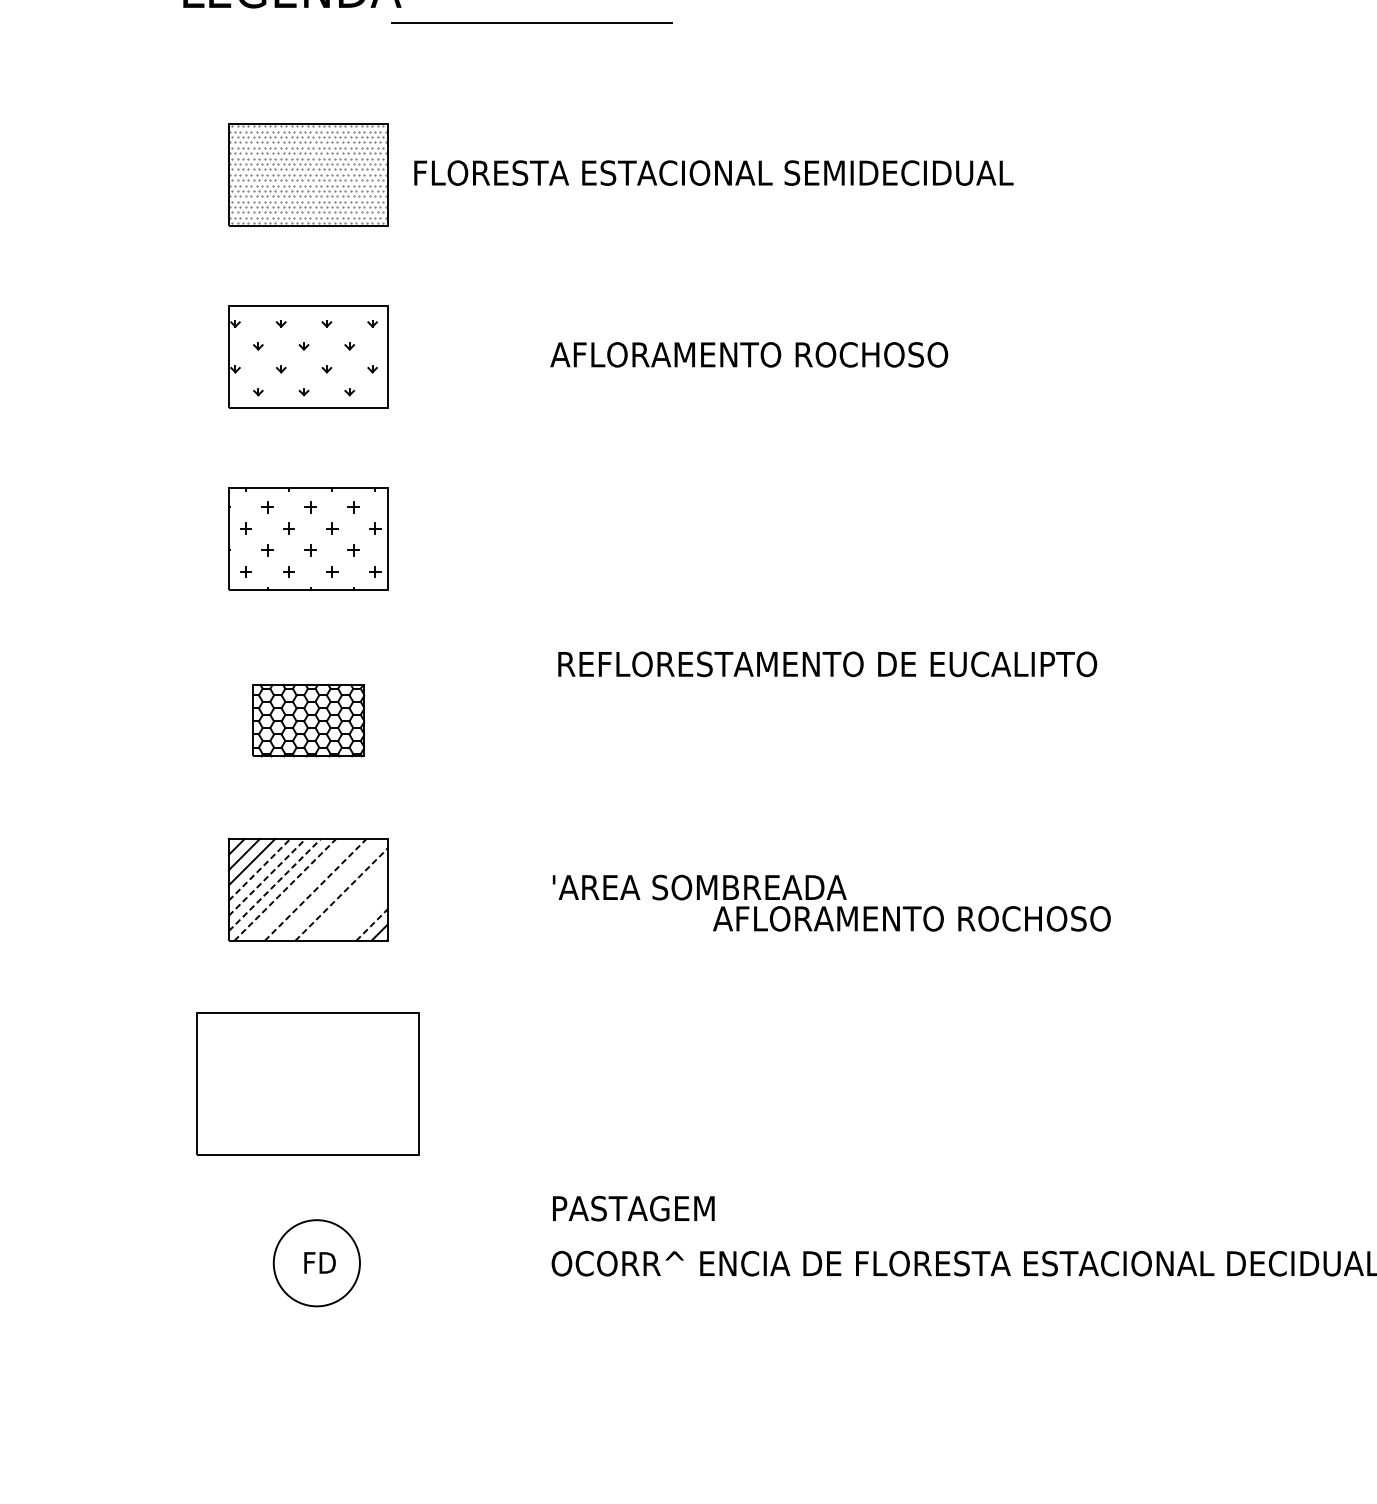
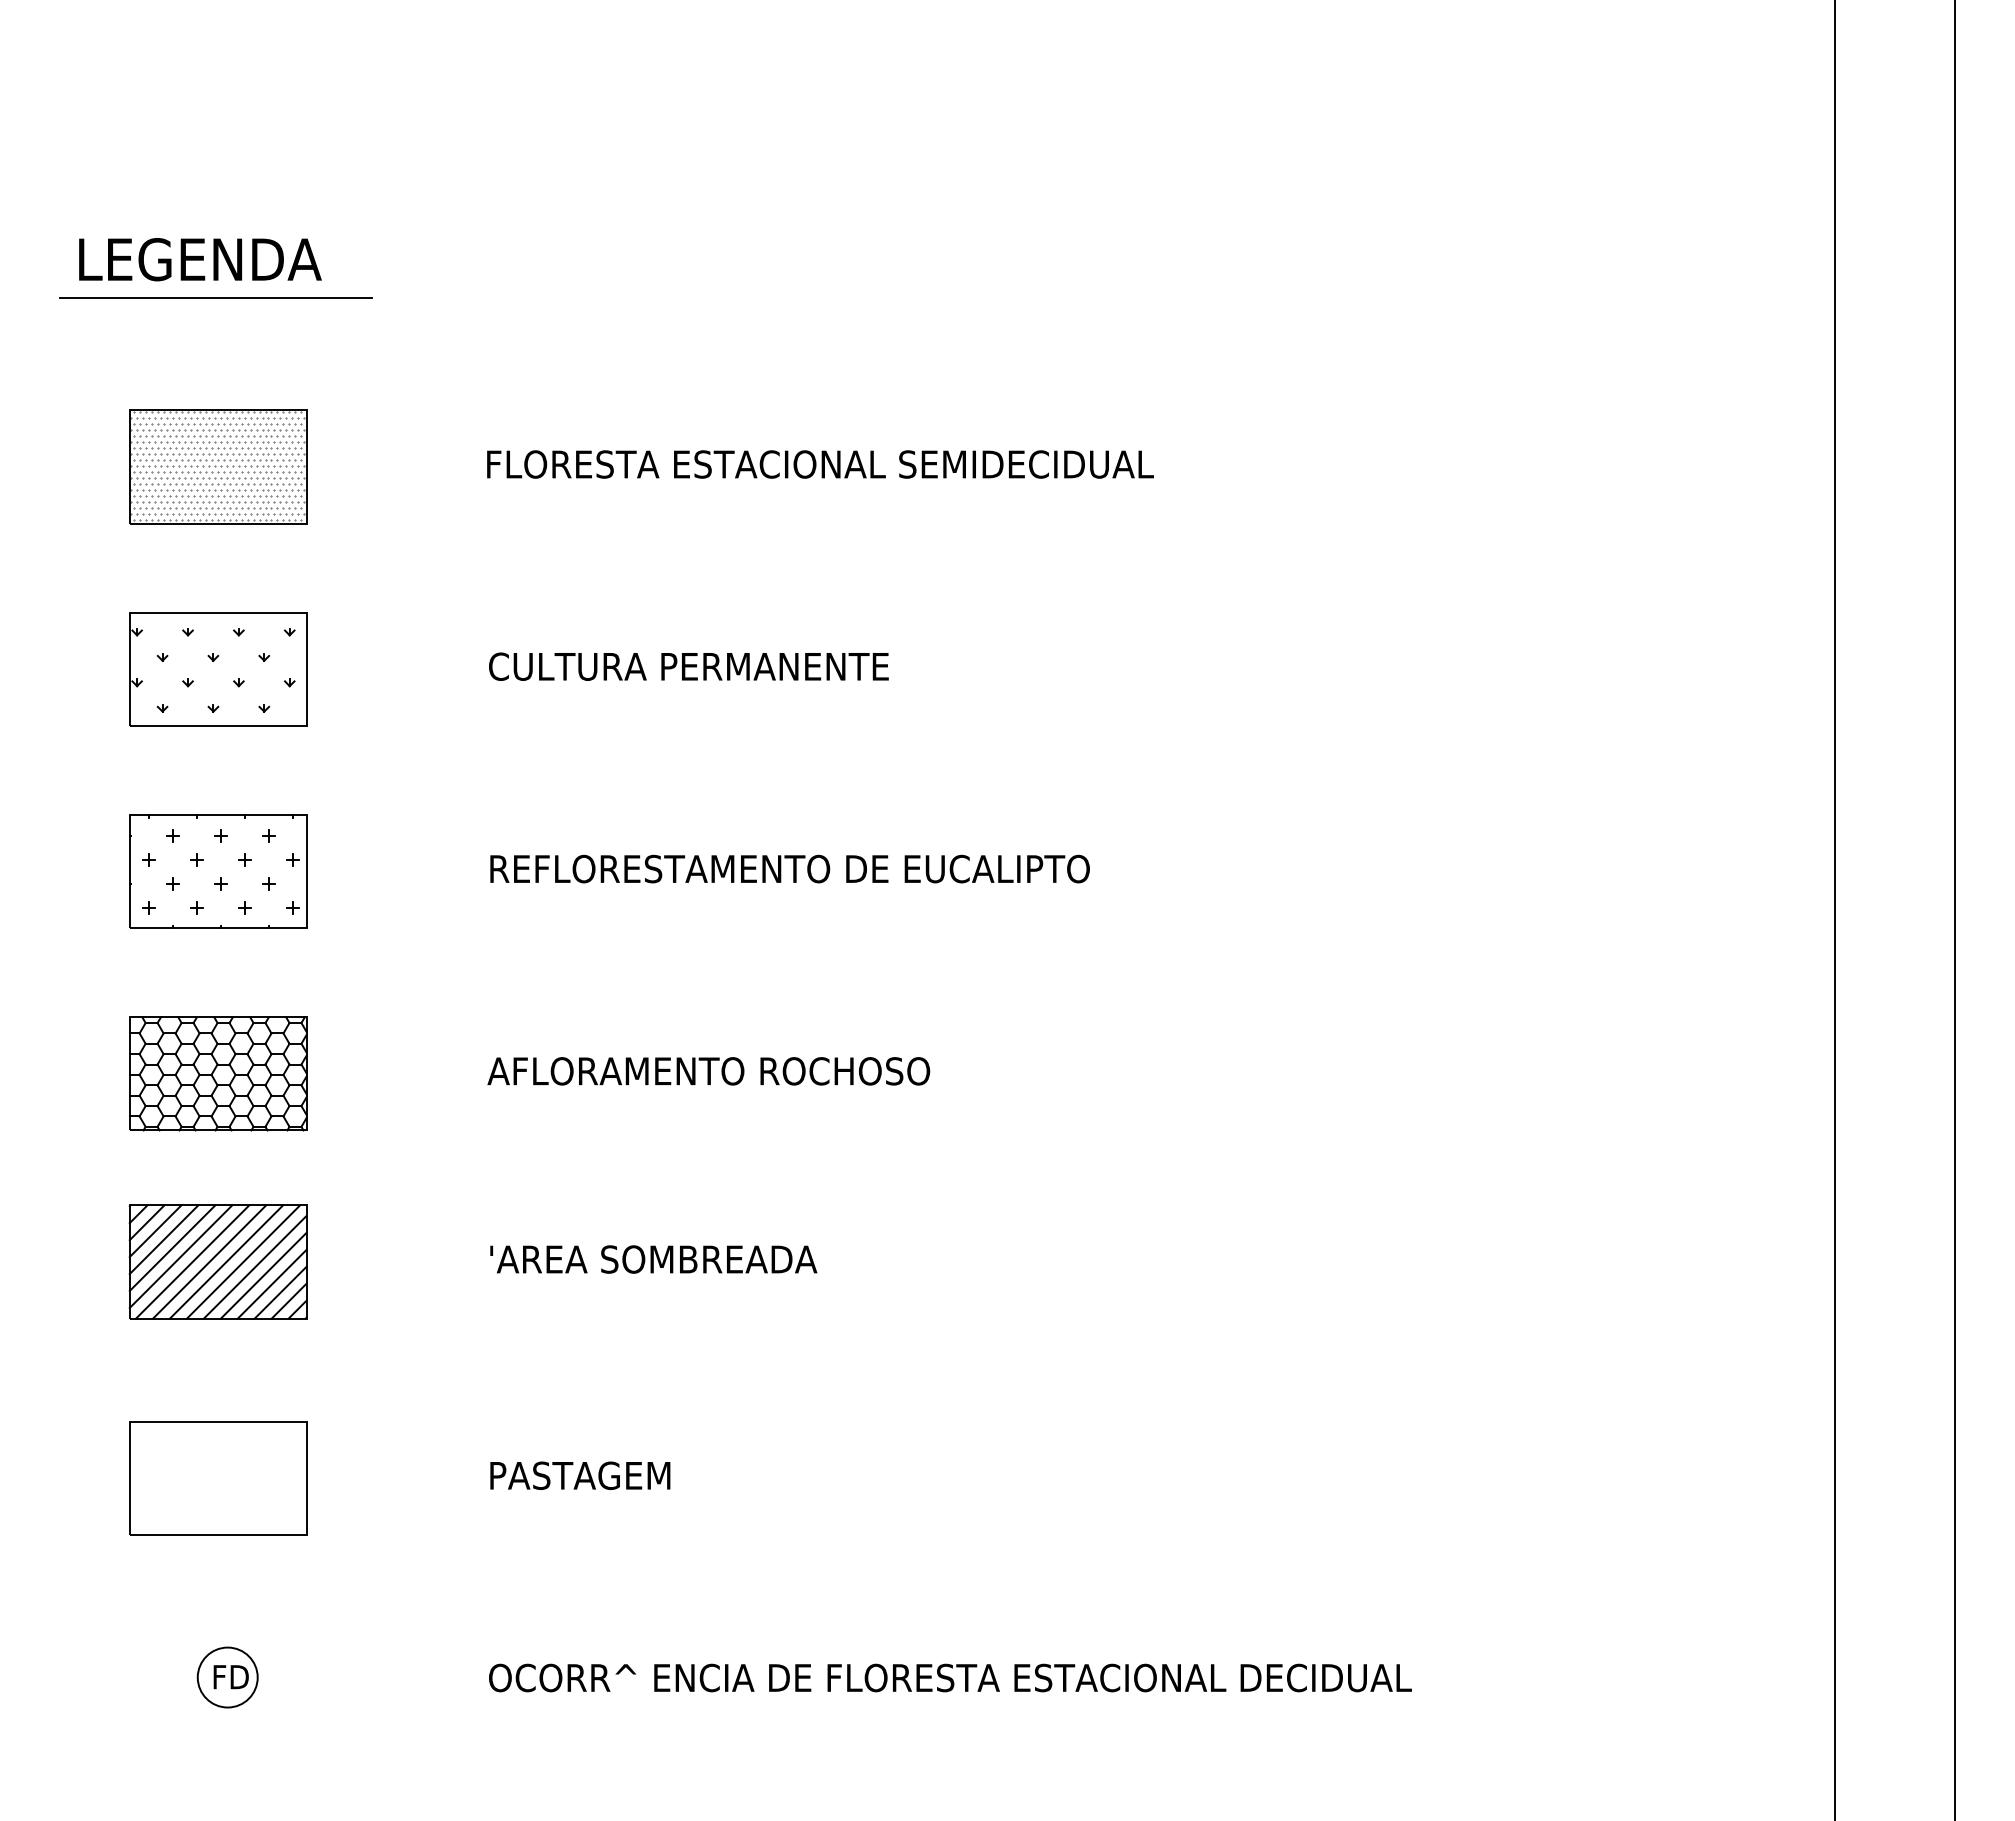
line: (531, 23) -> (215, 297), moved
text: (713, 173) -> (820, 464), moved
text: (748, 354) -> (708, 666), AFLORAMENTO ROCHOSO -> CULTURA PERMANENTE
text: (827, 663) -> (789, 868), moved
part: (308, 720) -> (218, 1073), size x1.43
line: (260, 869) -> (164, 1239), dashed -> solid
line: (267, 877) -> (172, 1248), dashed -> solid
line: (275, 884) -> (181, 1256), dashed -> solid
line: (285, 889) -> (192, 1261), dashed -> solid
line: (300, 889) -> (209, 1261), added
line: (315, 889) -> (226, 1261), dashed -> solid
line: (331, 889) -> (243, 1261), added
line: (341, 894) -> (255, 1267), dashed -> solid
line: (349, 901) -> (263, 1275), added
line: (356, 909) -> (271, 1283), added
line: (364, 917) -> (280, 1292), added
text: (911, 919) -> (708, 1071), moved
line: (372, 925) -> (289, 1301), dashed -> solid
part: (308, 1084) -> (218, 1478), size x0.71
text: (633, 1208) -> (580, 1475), moved
circle: (316, 1263) -> (227, 1677), size x0.62

